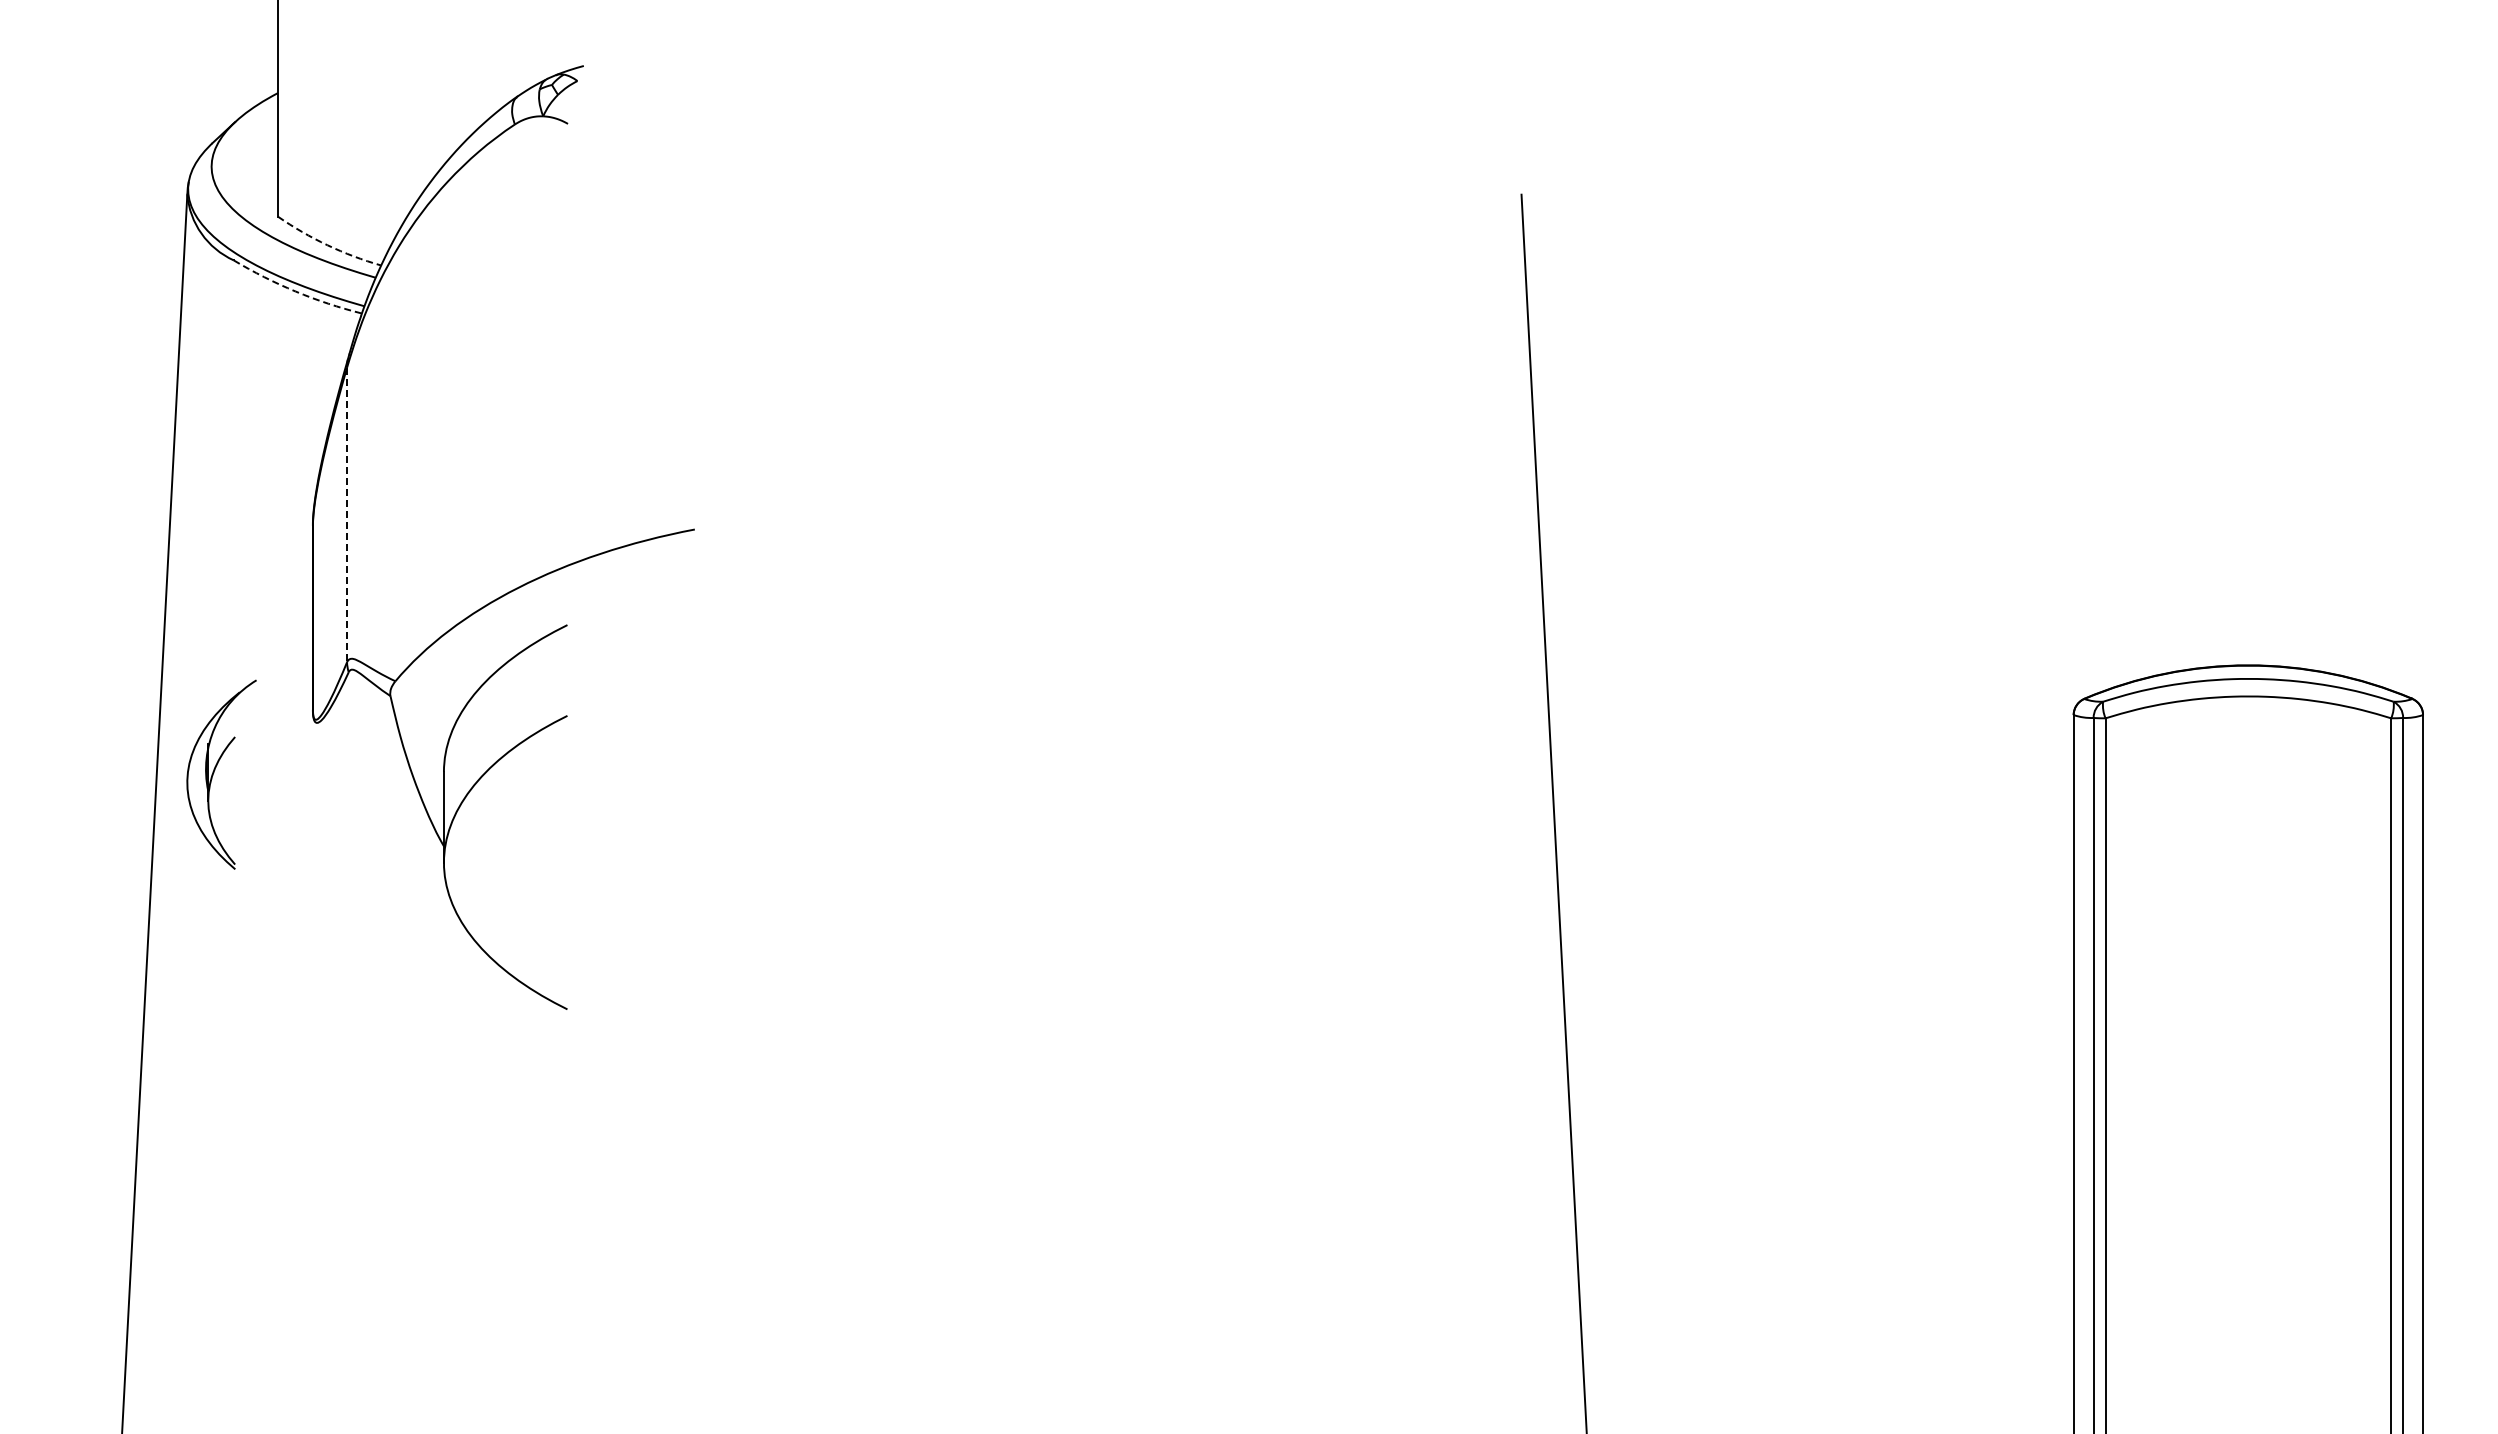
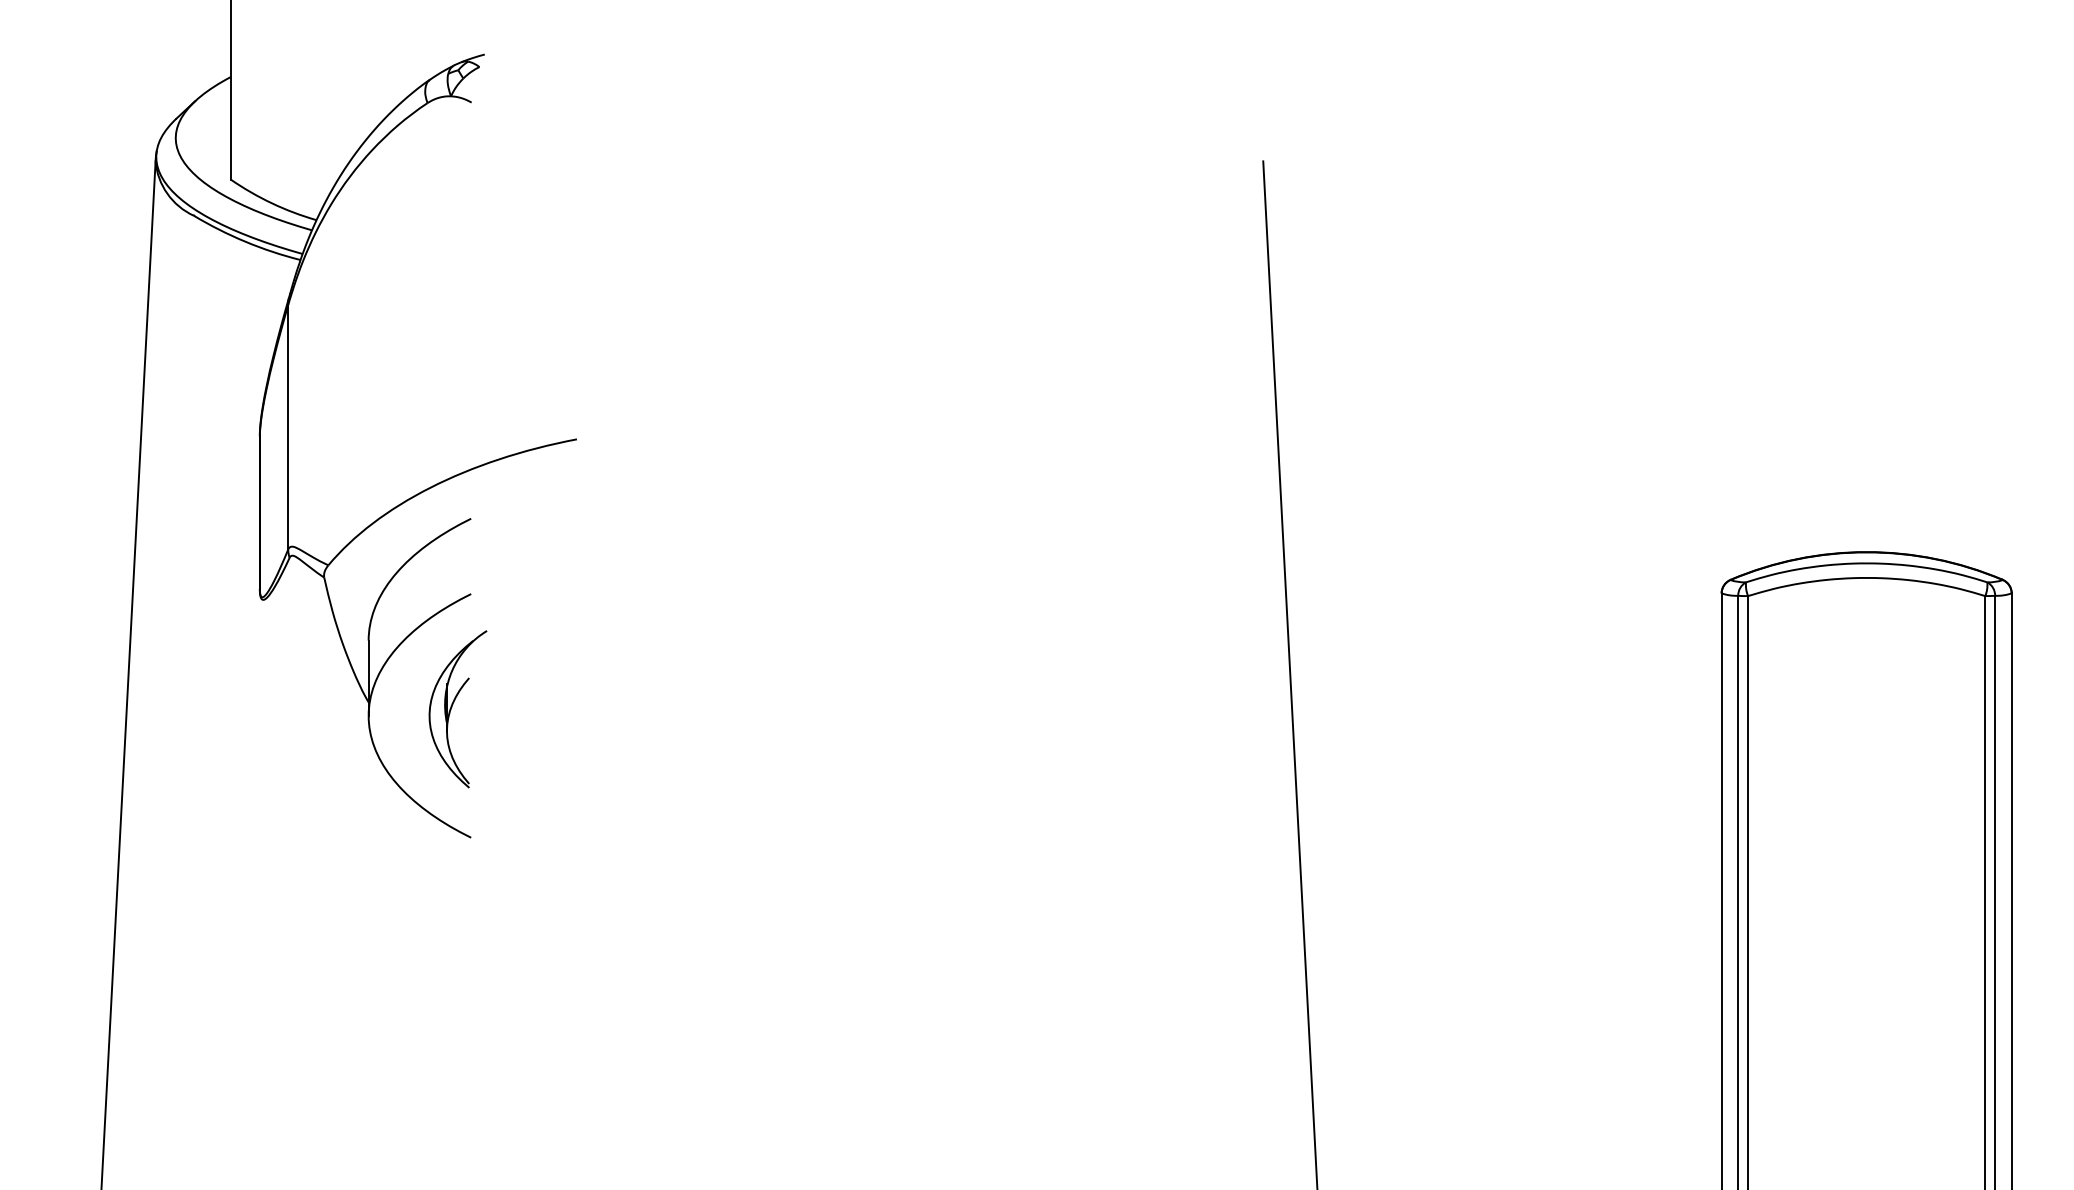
arc: (327, 245) -> (271, 203), dashed -> solid
arc: (295, 291) -> (245, 241), dashed -> solid
line: (347, 515) -> (288, 427), dashed -> solid
part: (215, 770) -> (452, 705), moved

